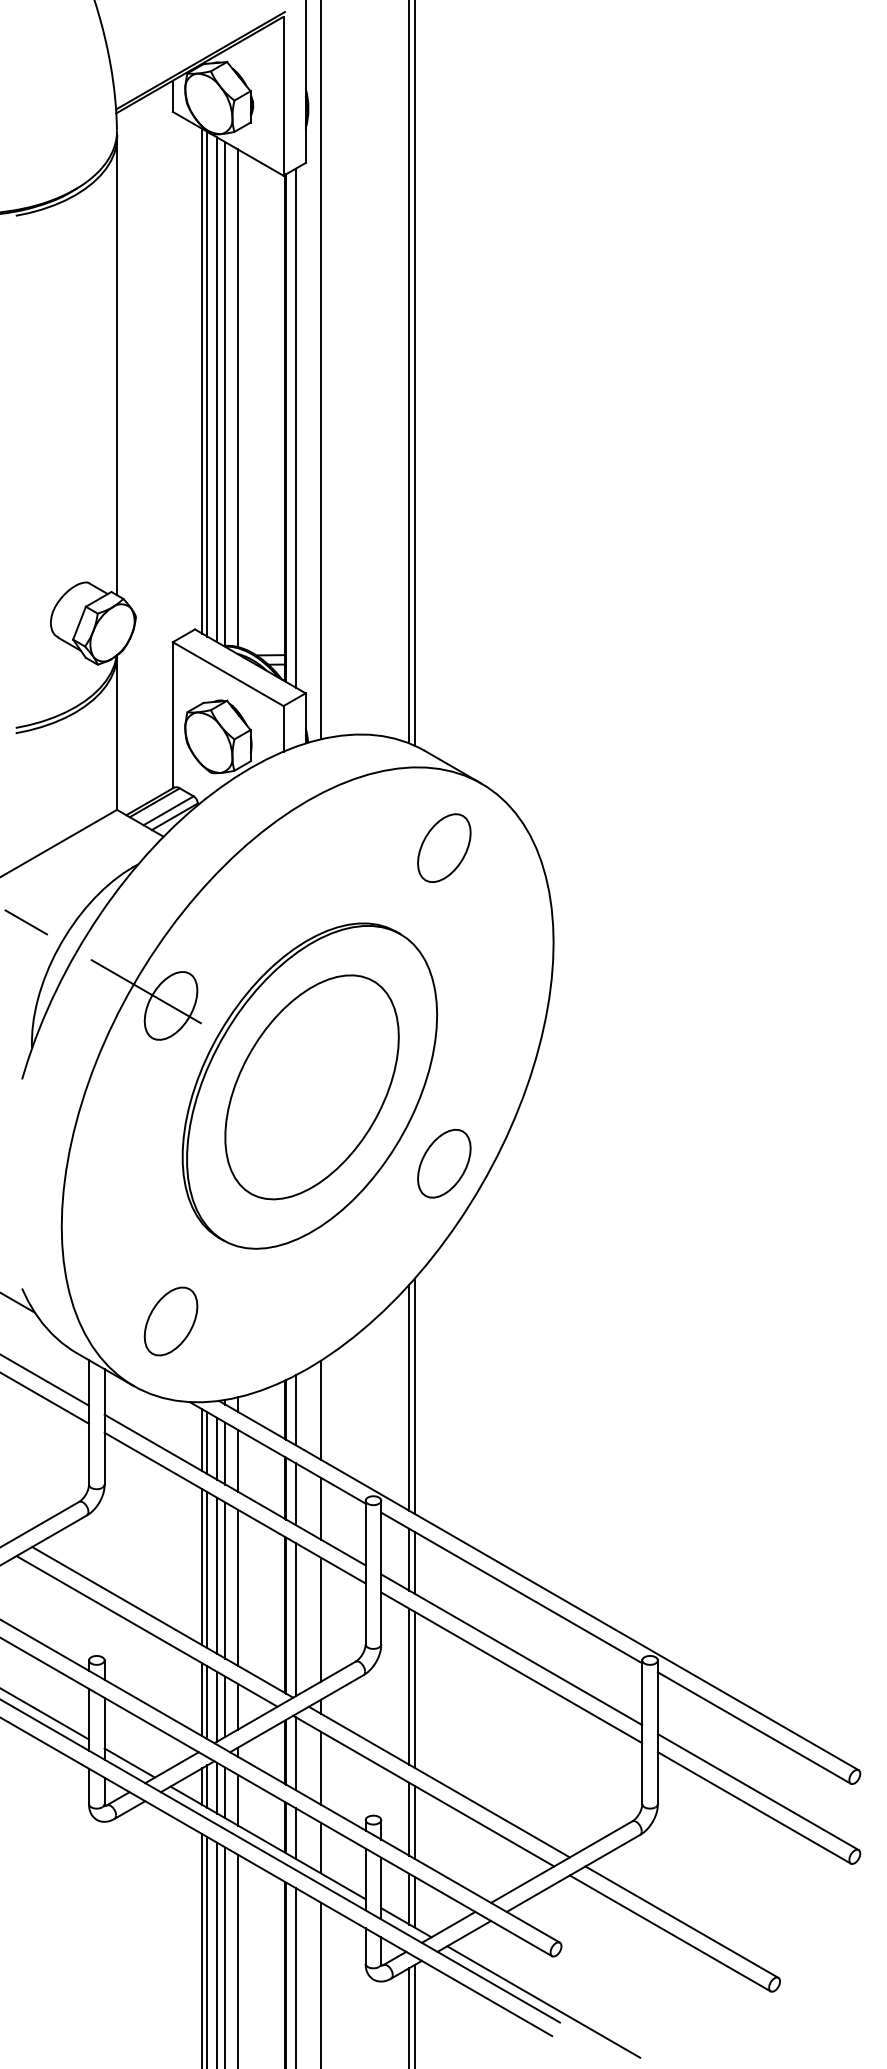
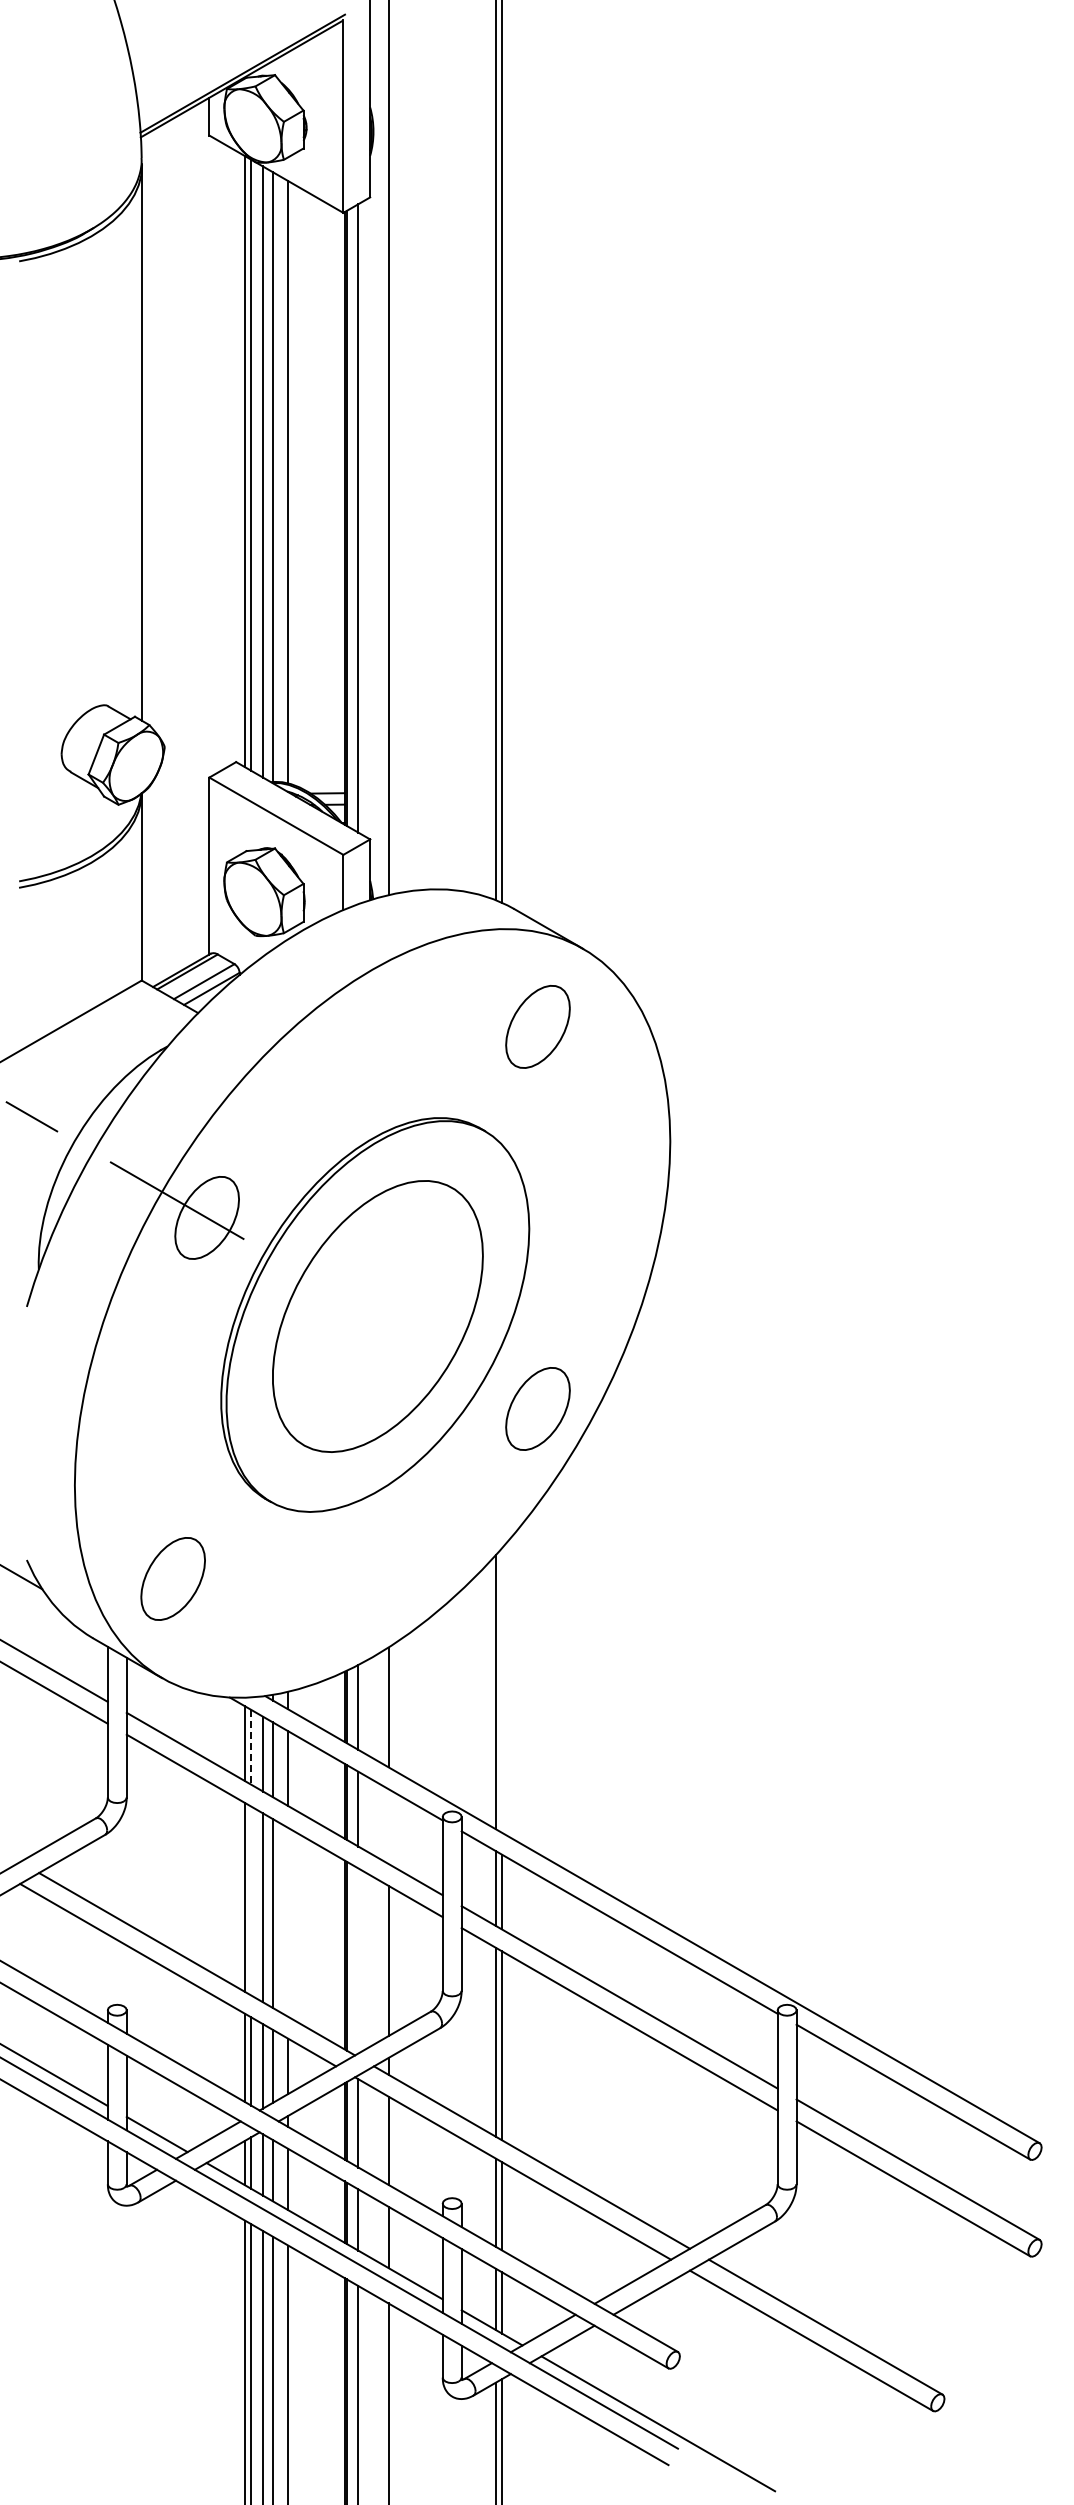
part: (170, 1321) -> (172, 1578), moved
line: (415, 1396) -> (502, 1690), removed
line: (207, 1443) -> (251, 1747), solid -> dashed
line: (320, 1508) -> (388, 1826), removed
line: (207, 1569) -> (251, 1900), removed
line: (238, 1587) -> (288, 1921), removed
line: (296, 1619) -> (358, 1960), removed

